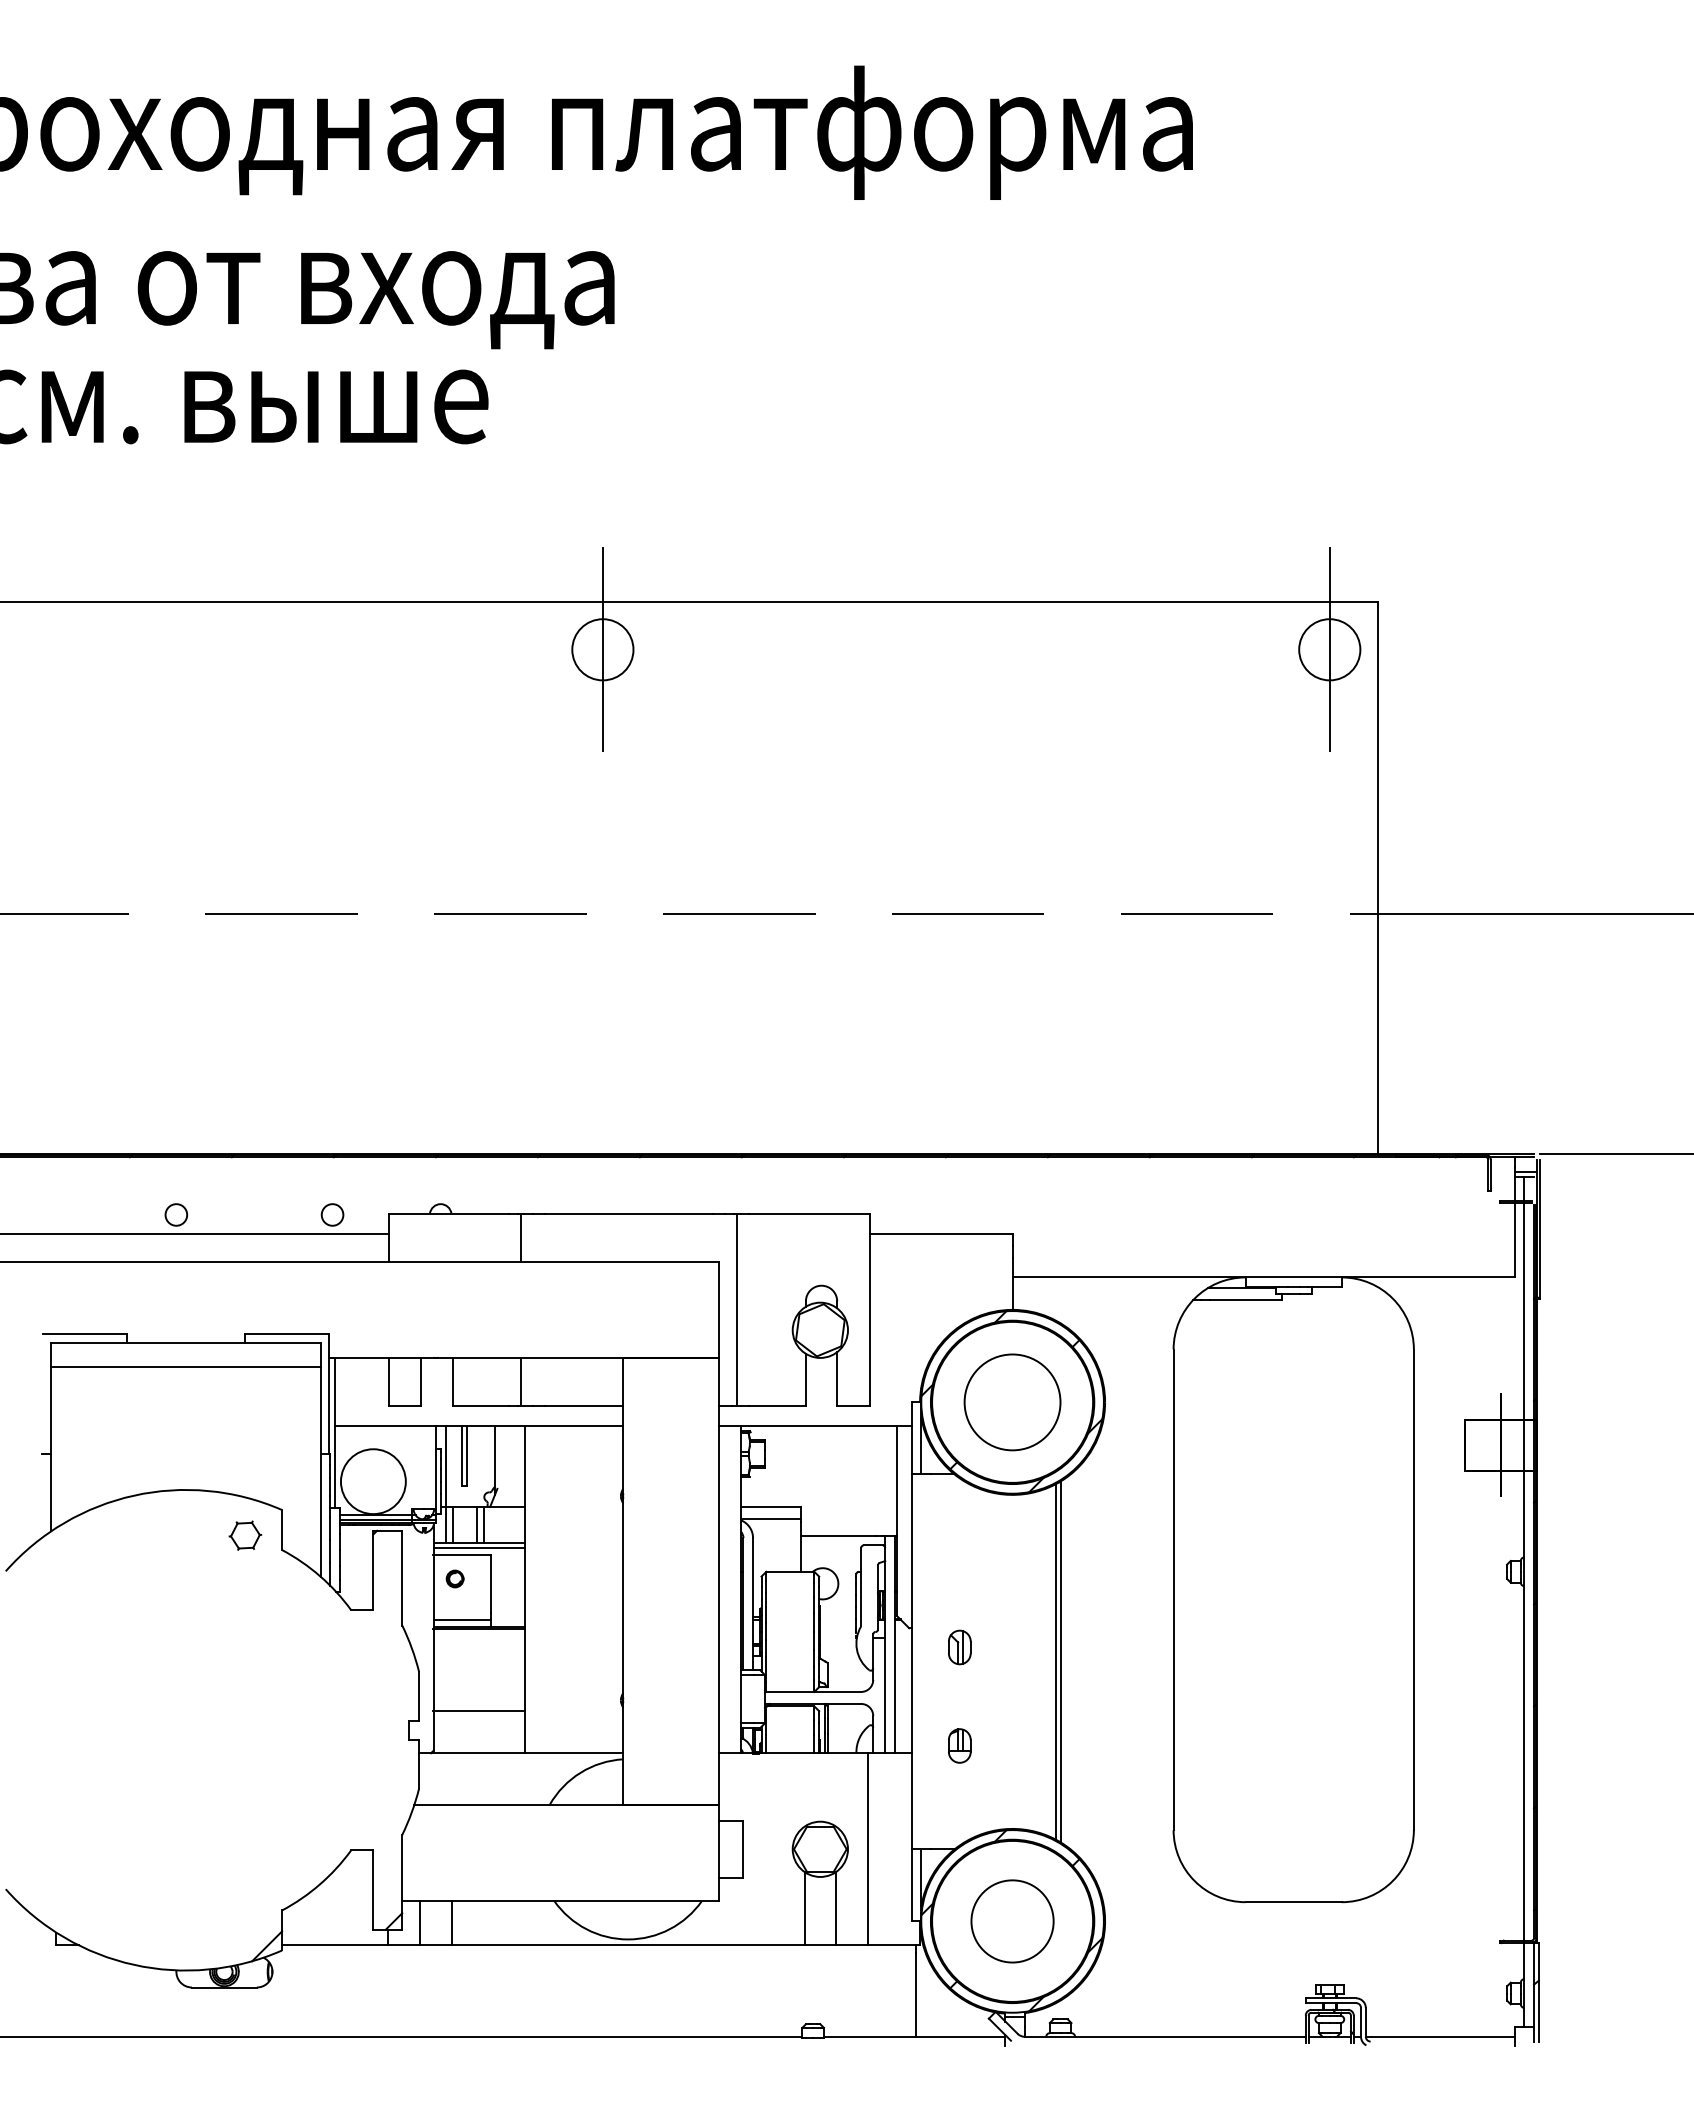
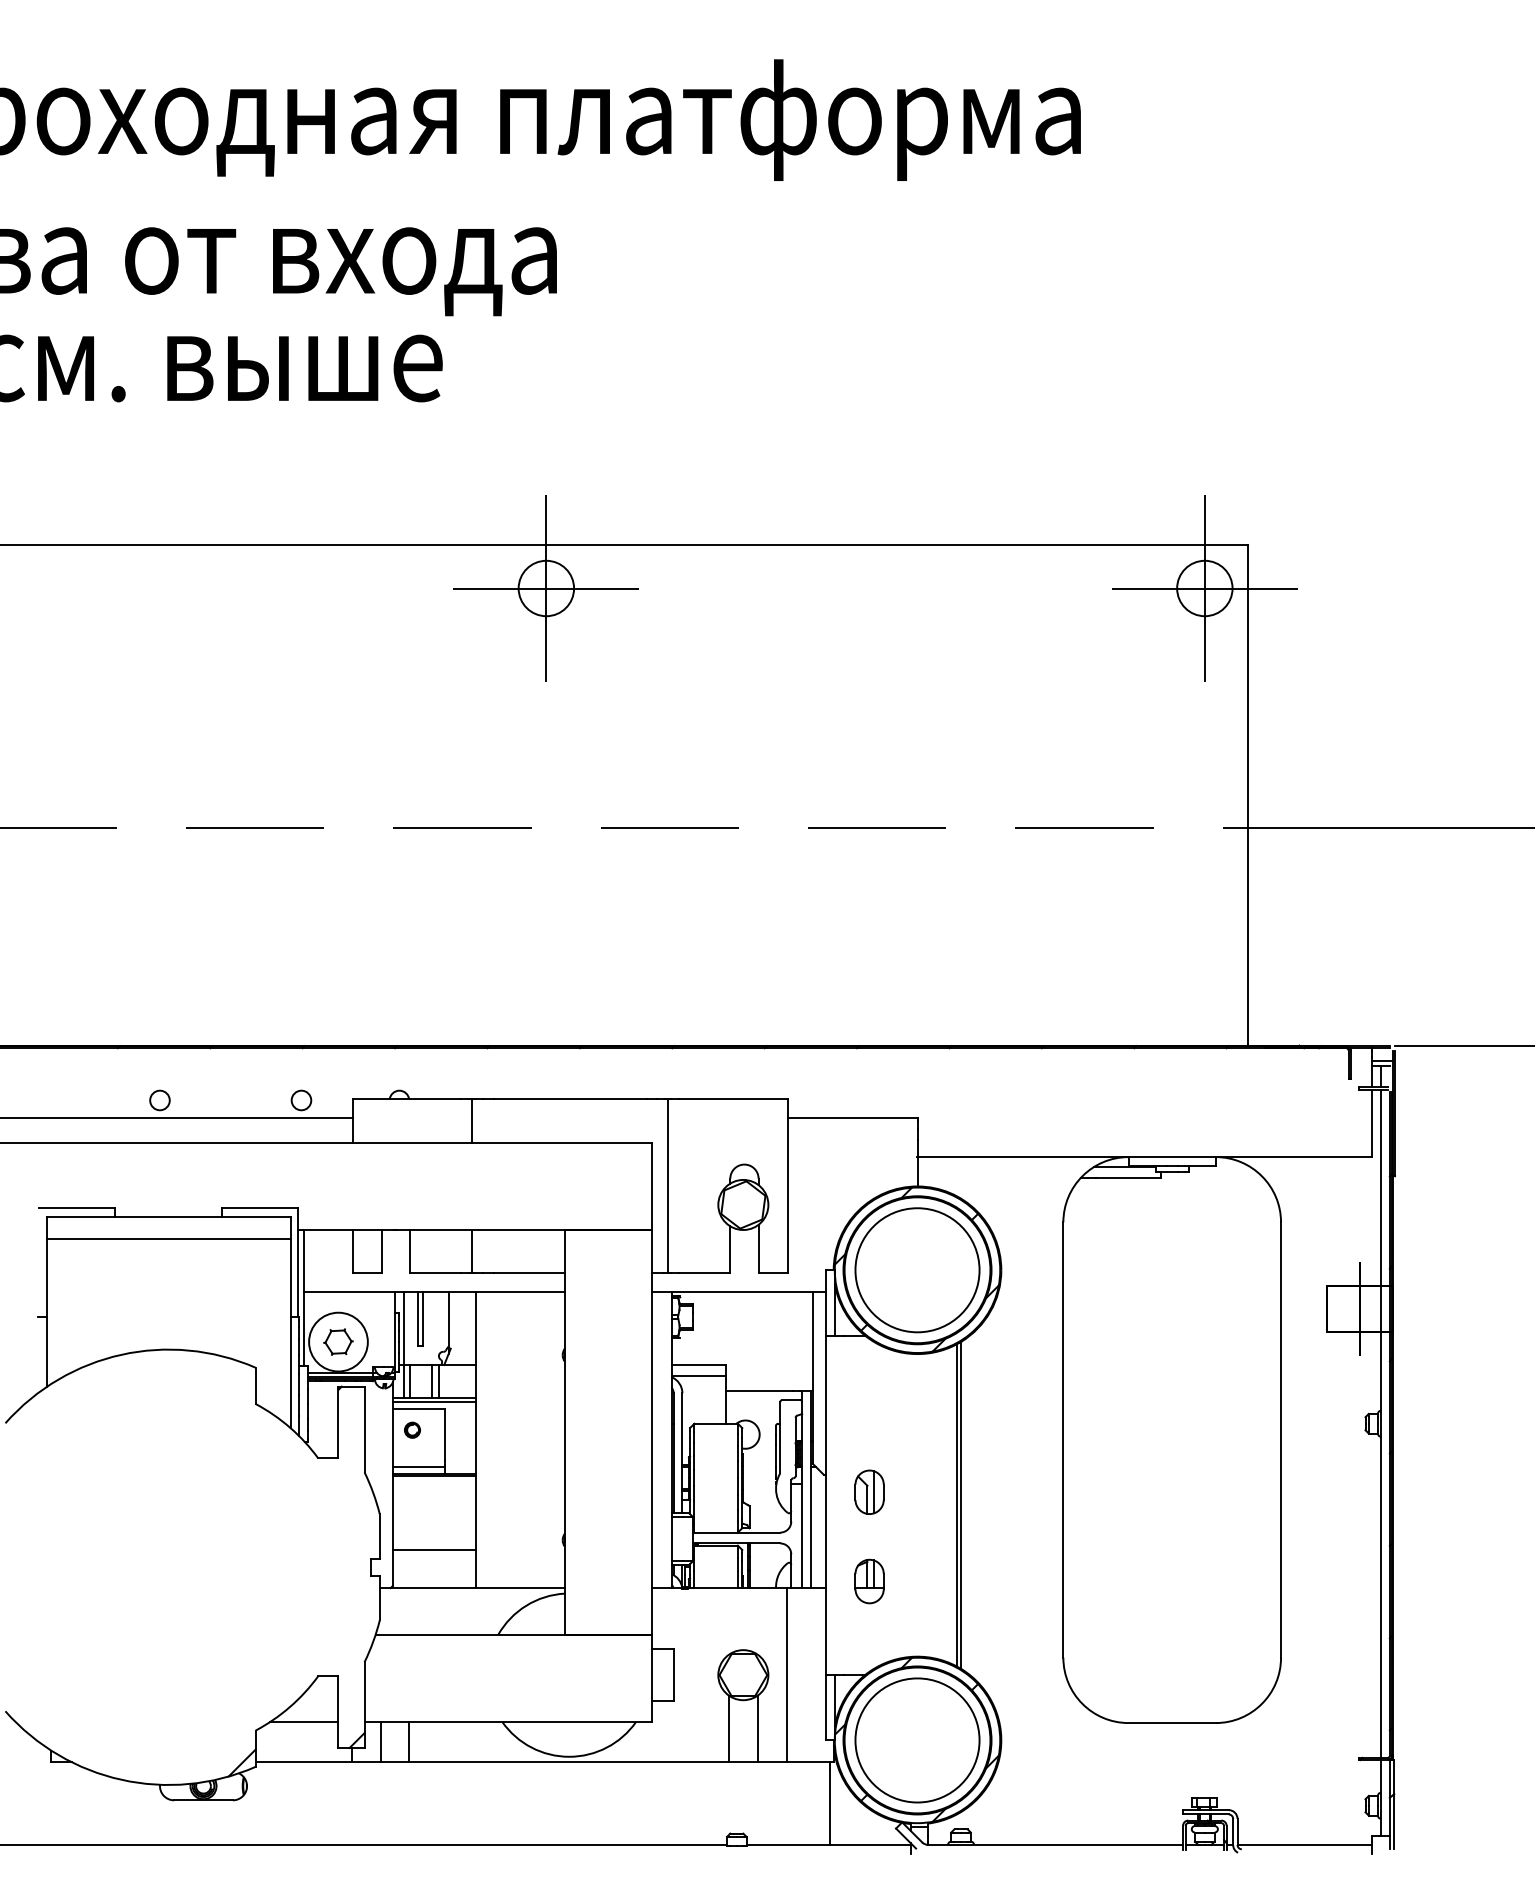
line: (602, 649) -> (546, 588), added
line: (1329, 649) -> (1204, 588), added
circle: (1012, 1402) -> (917, 1270), size x1.43
part: (245, 1535) -> (338, 1341), moved
part: (959, 1647) -> (869, 1492), size x1.43
part: (959, 1745) -> (869, 1581), size x1.43
line: (335, 1900) -> (304, 1721), added
circle: (1012, 1921) -> (917, 1740), size x1.67

